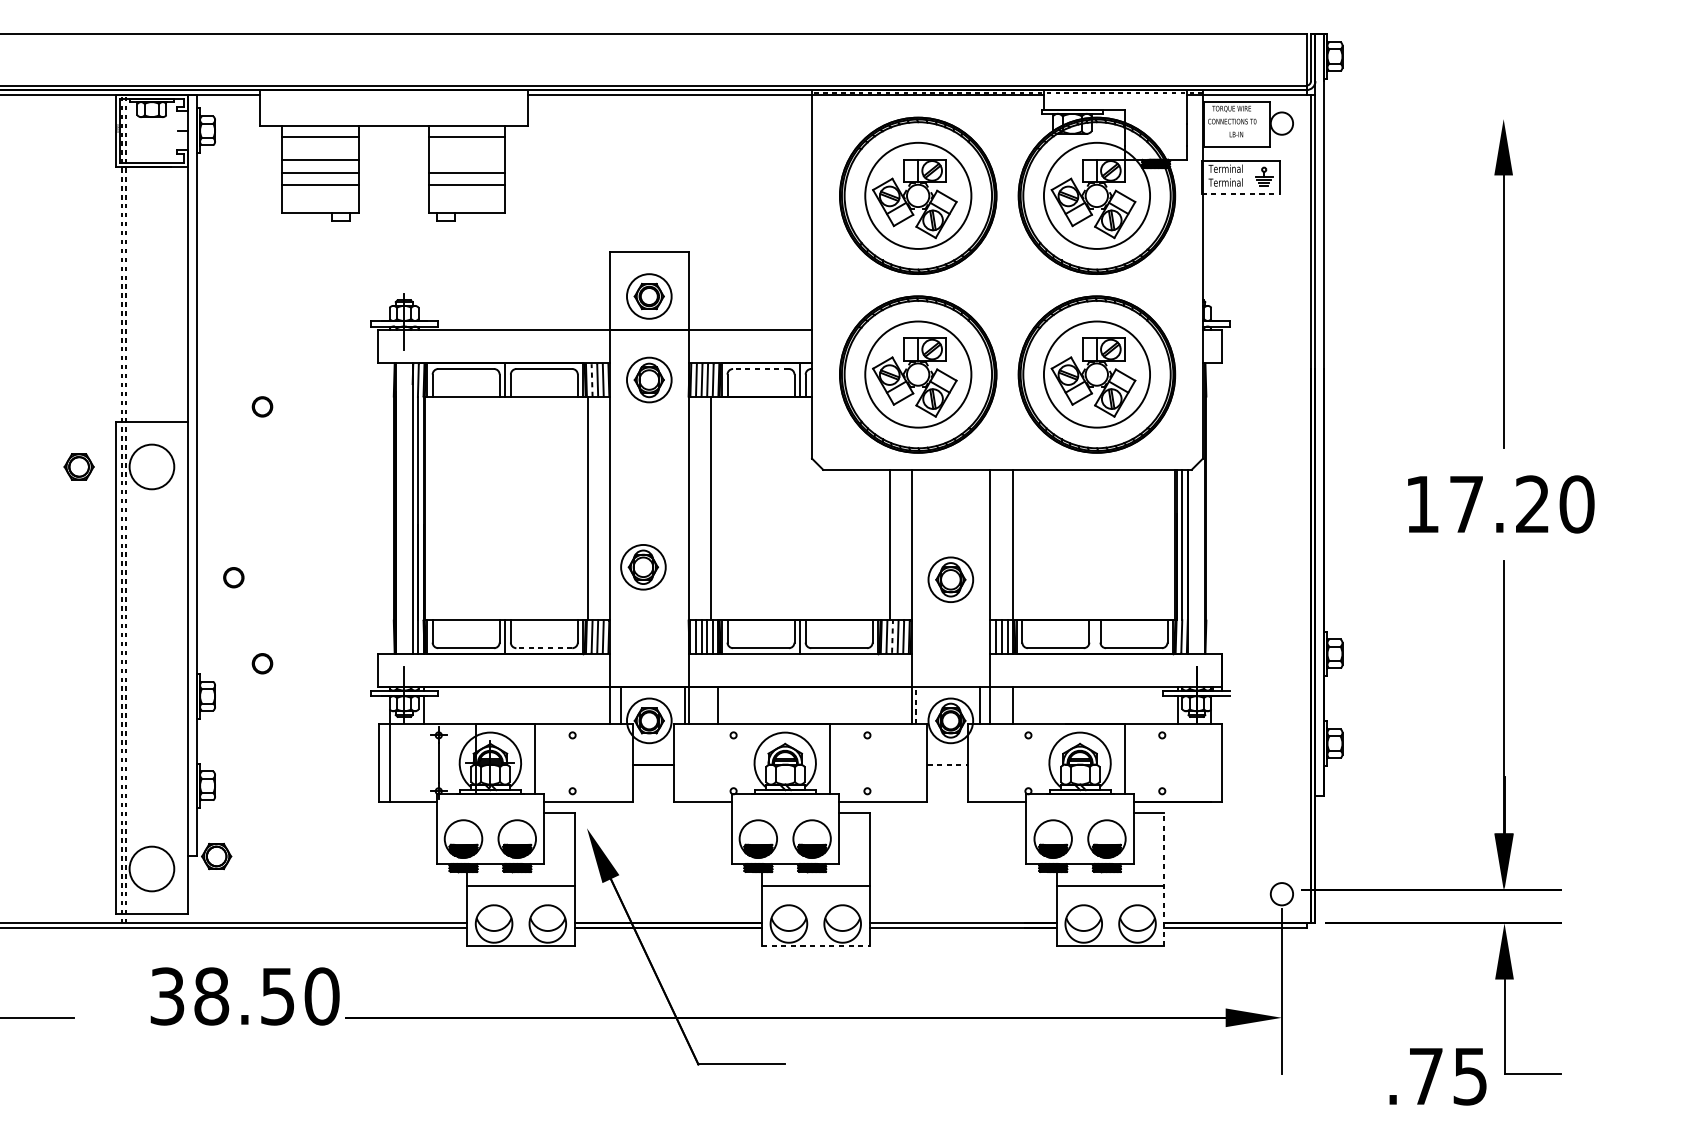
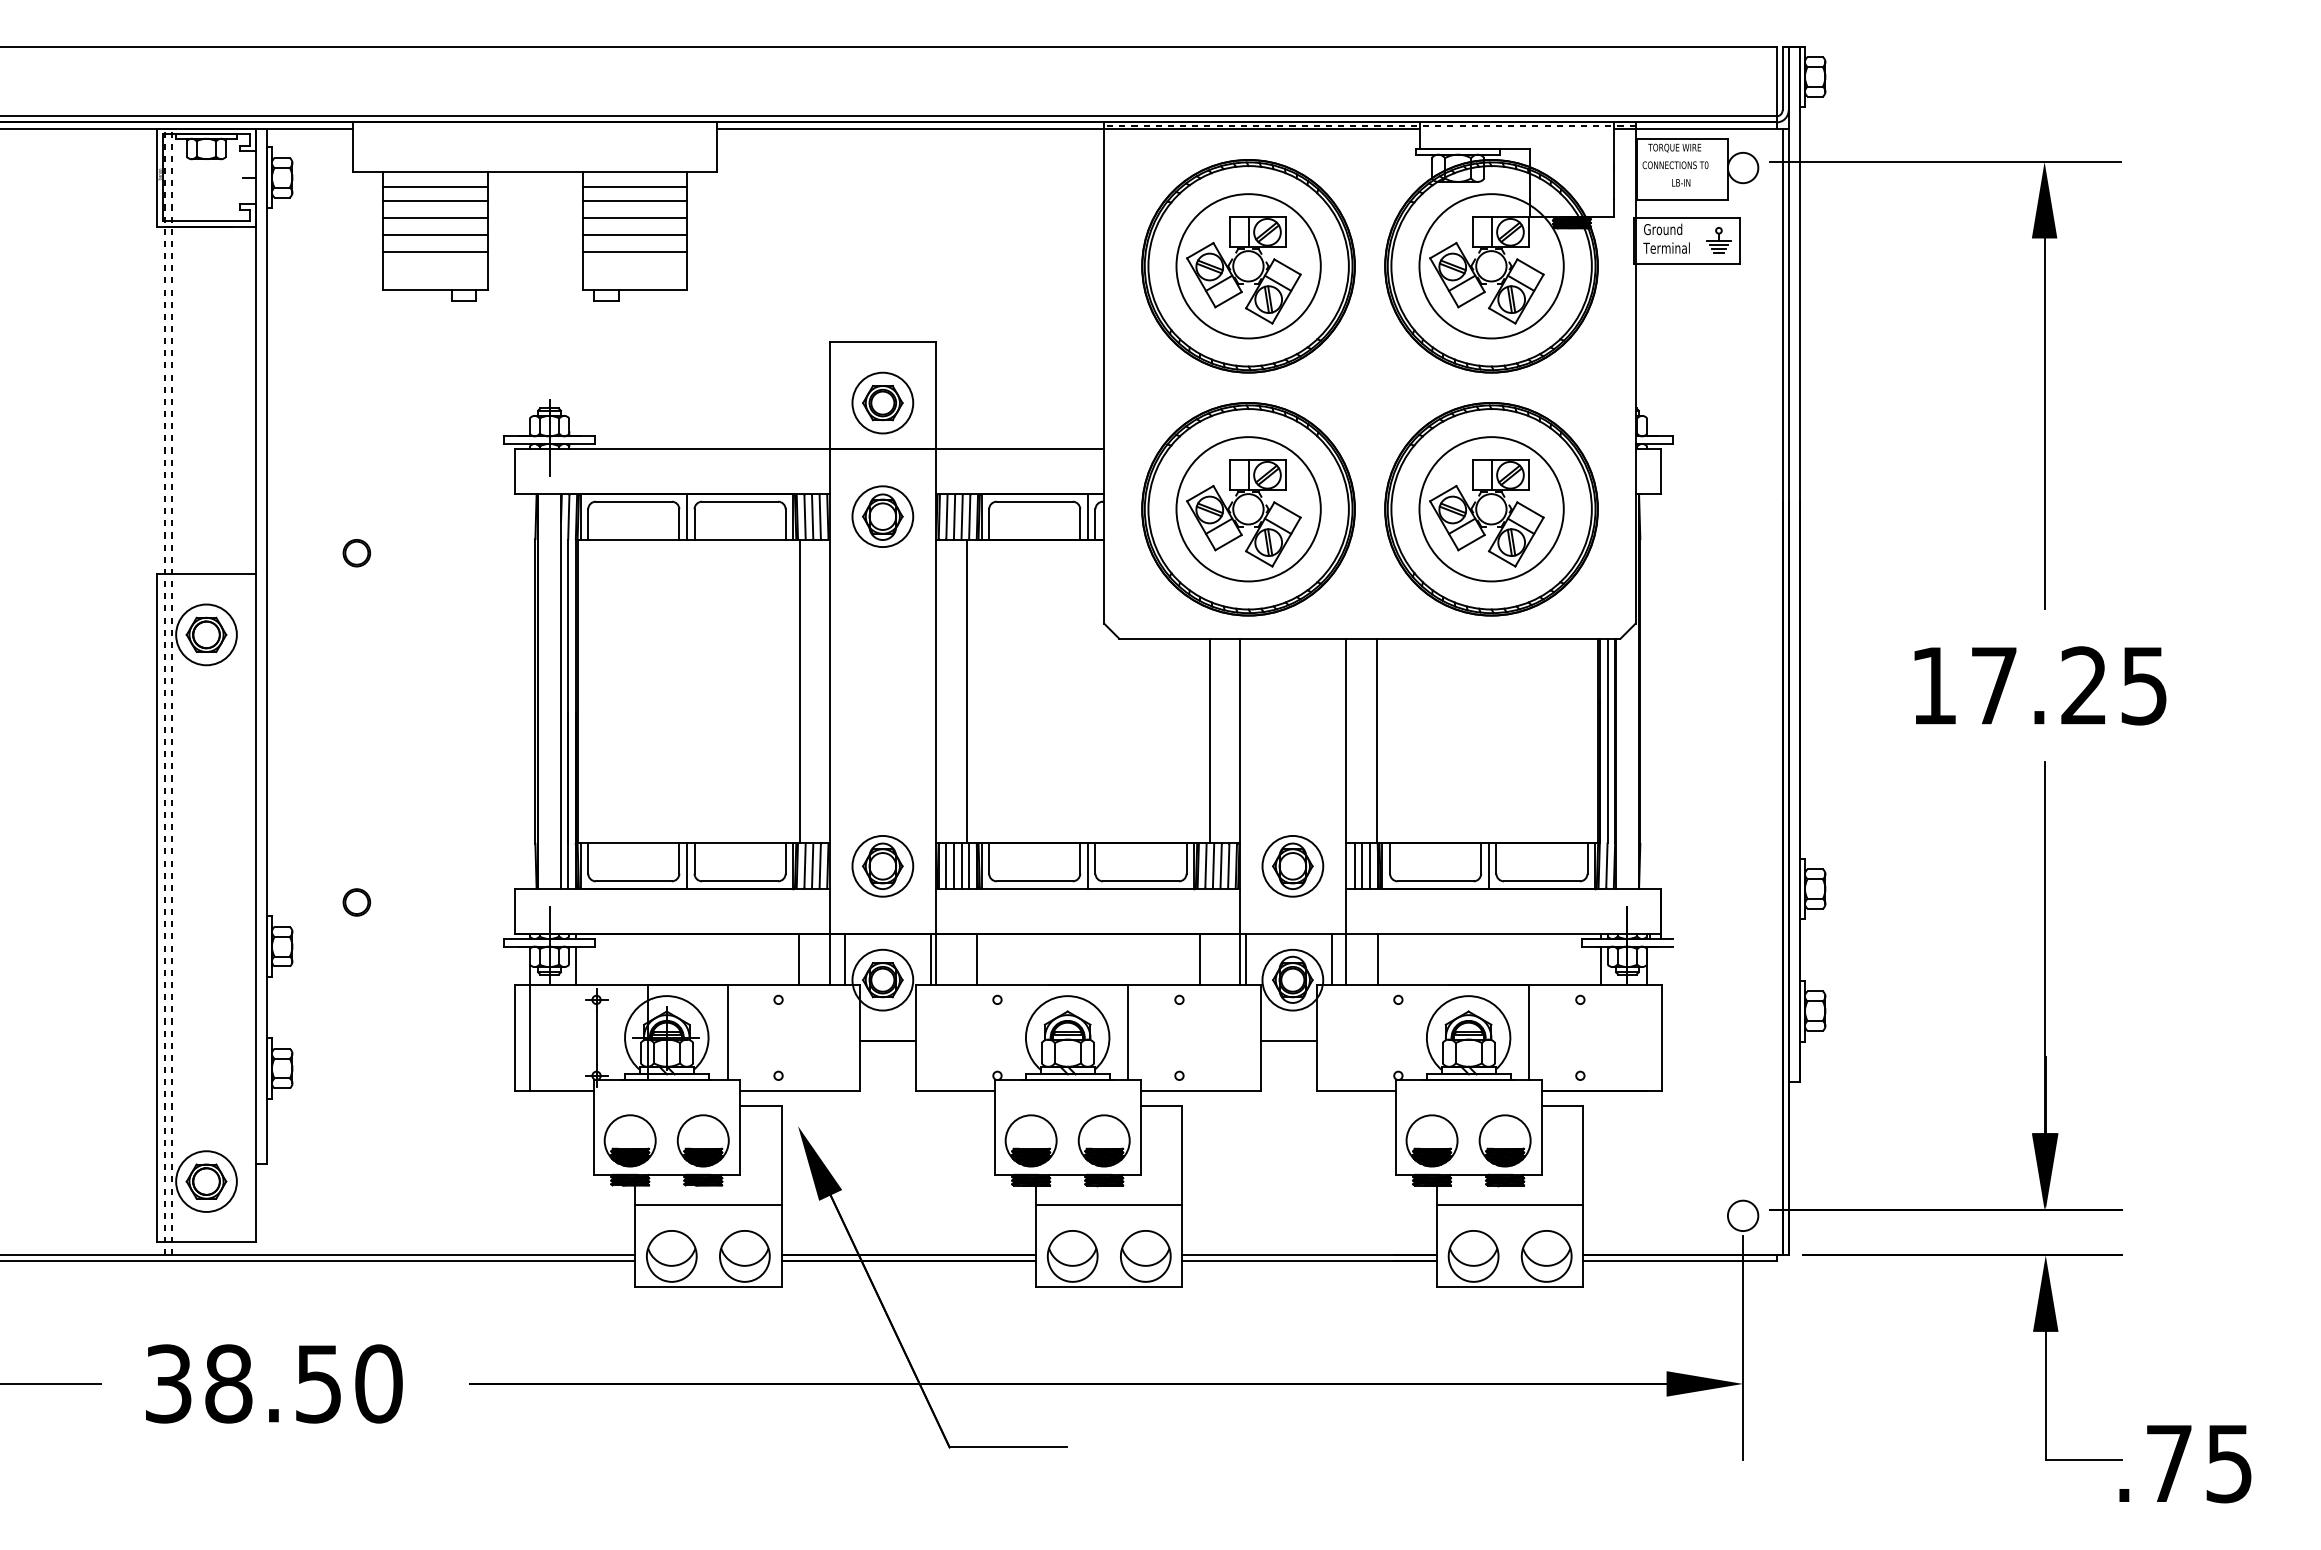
line: (1430, 118) -> (1945, 161), added
line: (320, 147) -> (435, 200), added
line: (466, 147) -> (634, 200), added
line: (466, 160) -> (634, 217), added
text: (1225, 168) -> (1666, 229), Terminal -> Ground
line: (1241, 193) -> (1687, 263), dashed -> solid
line: (760, 368) -> (1034, 501), dashed -> solid
line: (592, 380) -> (805, 517), dashed -> solid
part: (79, 466) -> (206, 634), moved
text: (1577, 504) -> (2144, 685), 17.20 -> 17.25
part: (643, 567) -> (882, 866), moved
part: (233, 577) -> (317, 785), removed
part: (950, 579) -> (1292, 866), moved
line: (892, 636) -> (1213, 865), dashed -> solid
line: (1094, 636) -> (1488, 865), added
line: (544, 648) -> (740, 881), dashed -> solid
line: (588, 705) -> (799, 959), added
line: (882, 705) -> (1200, 959), added
line: (916, 705) -> (1245, 959), dashed -> solid
line: (947, 765) -> (1288, 1040), dashed -> solid
part: (216, 856) -> (206, 1181), moved
line: (1164, 879) -> (1583, 1196), dashed -> solid
line: (815, 946) -> (1109, 1286), dashed -> solid
text: (245, 996) -> (274, 1383), moved
text: (1438, 1077) -> (2185, 1464), moved

